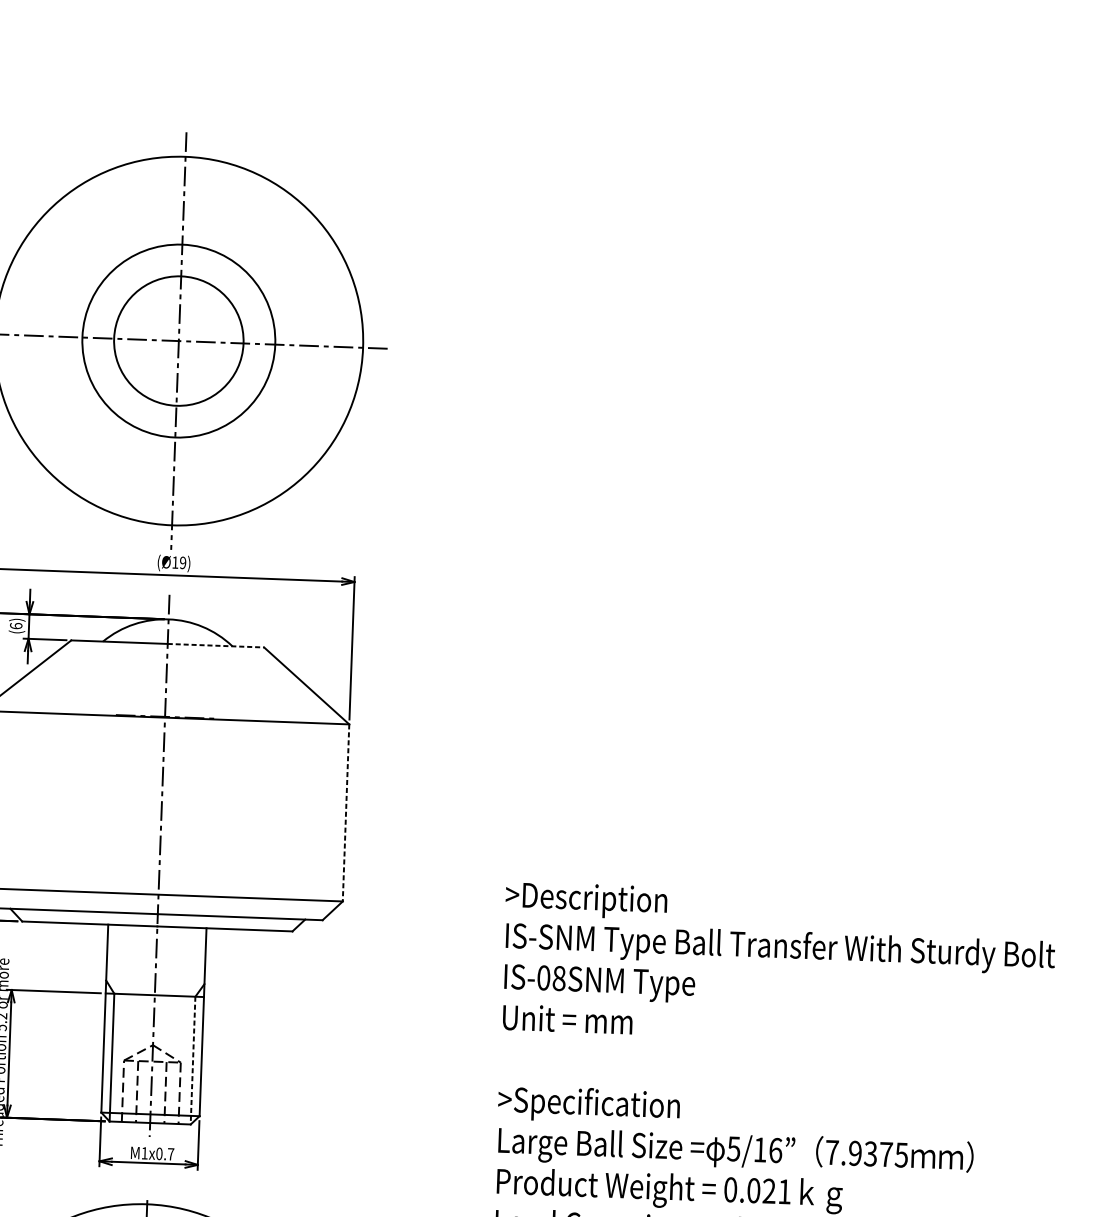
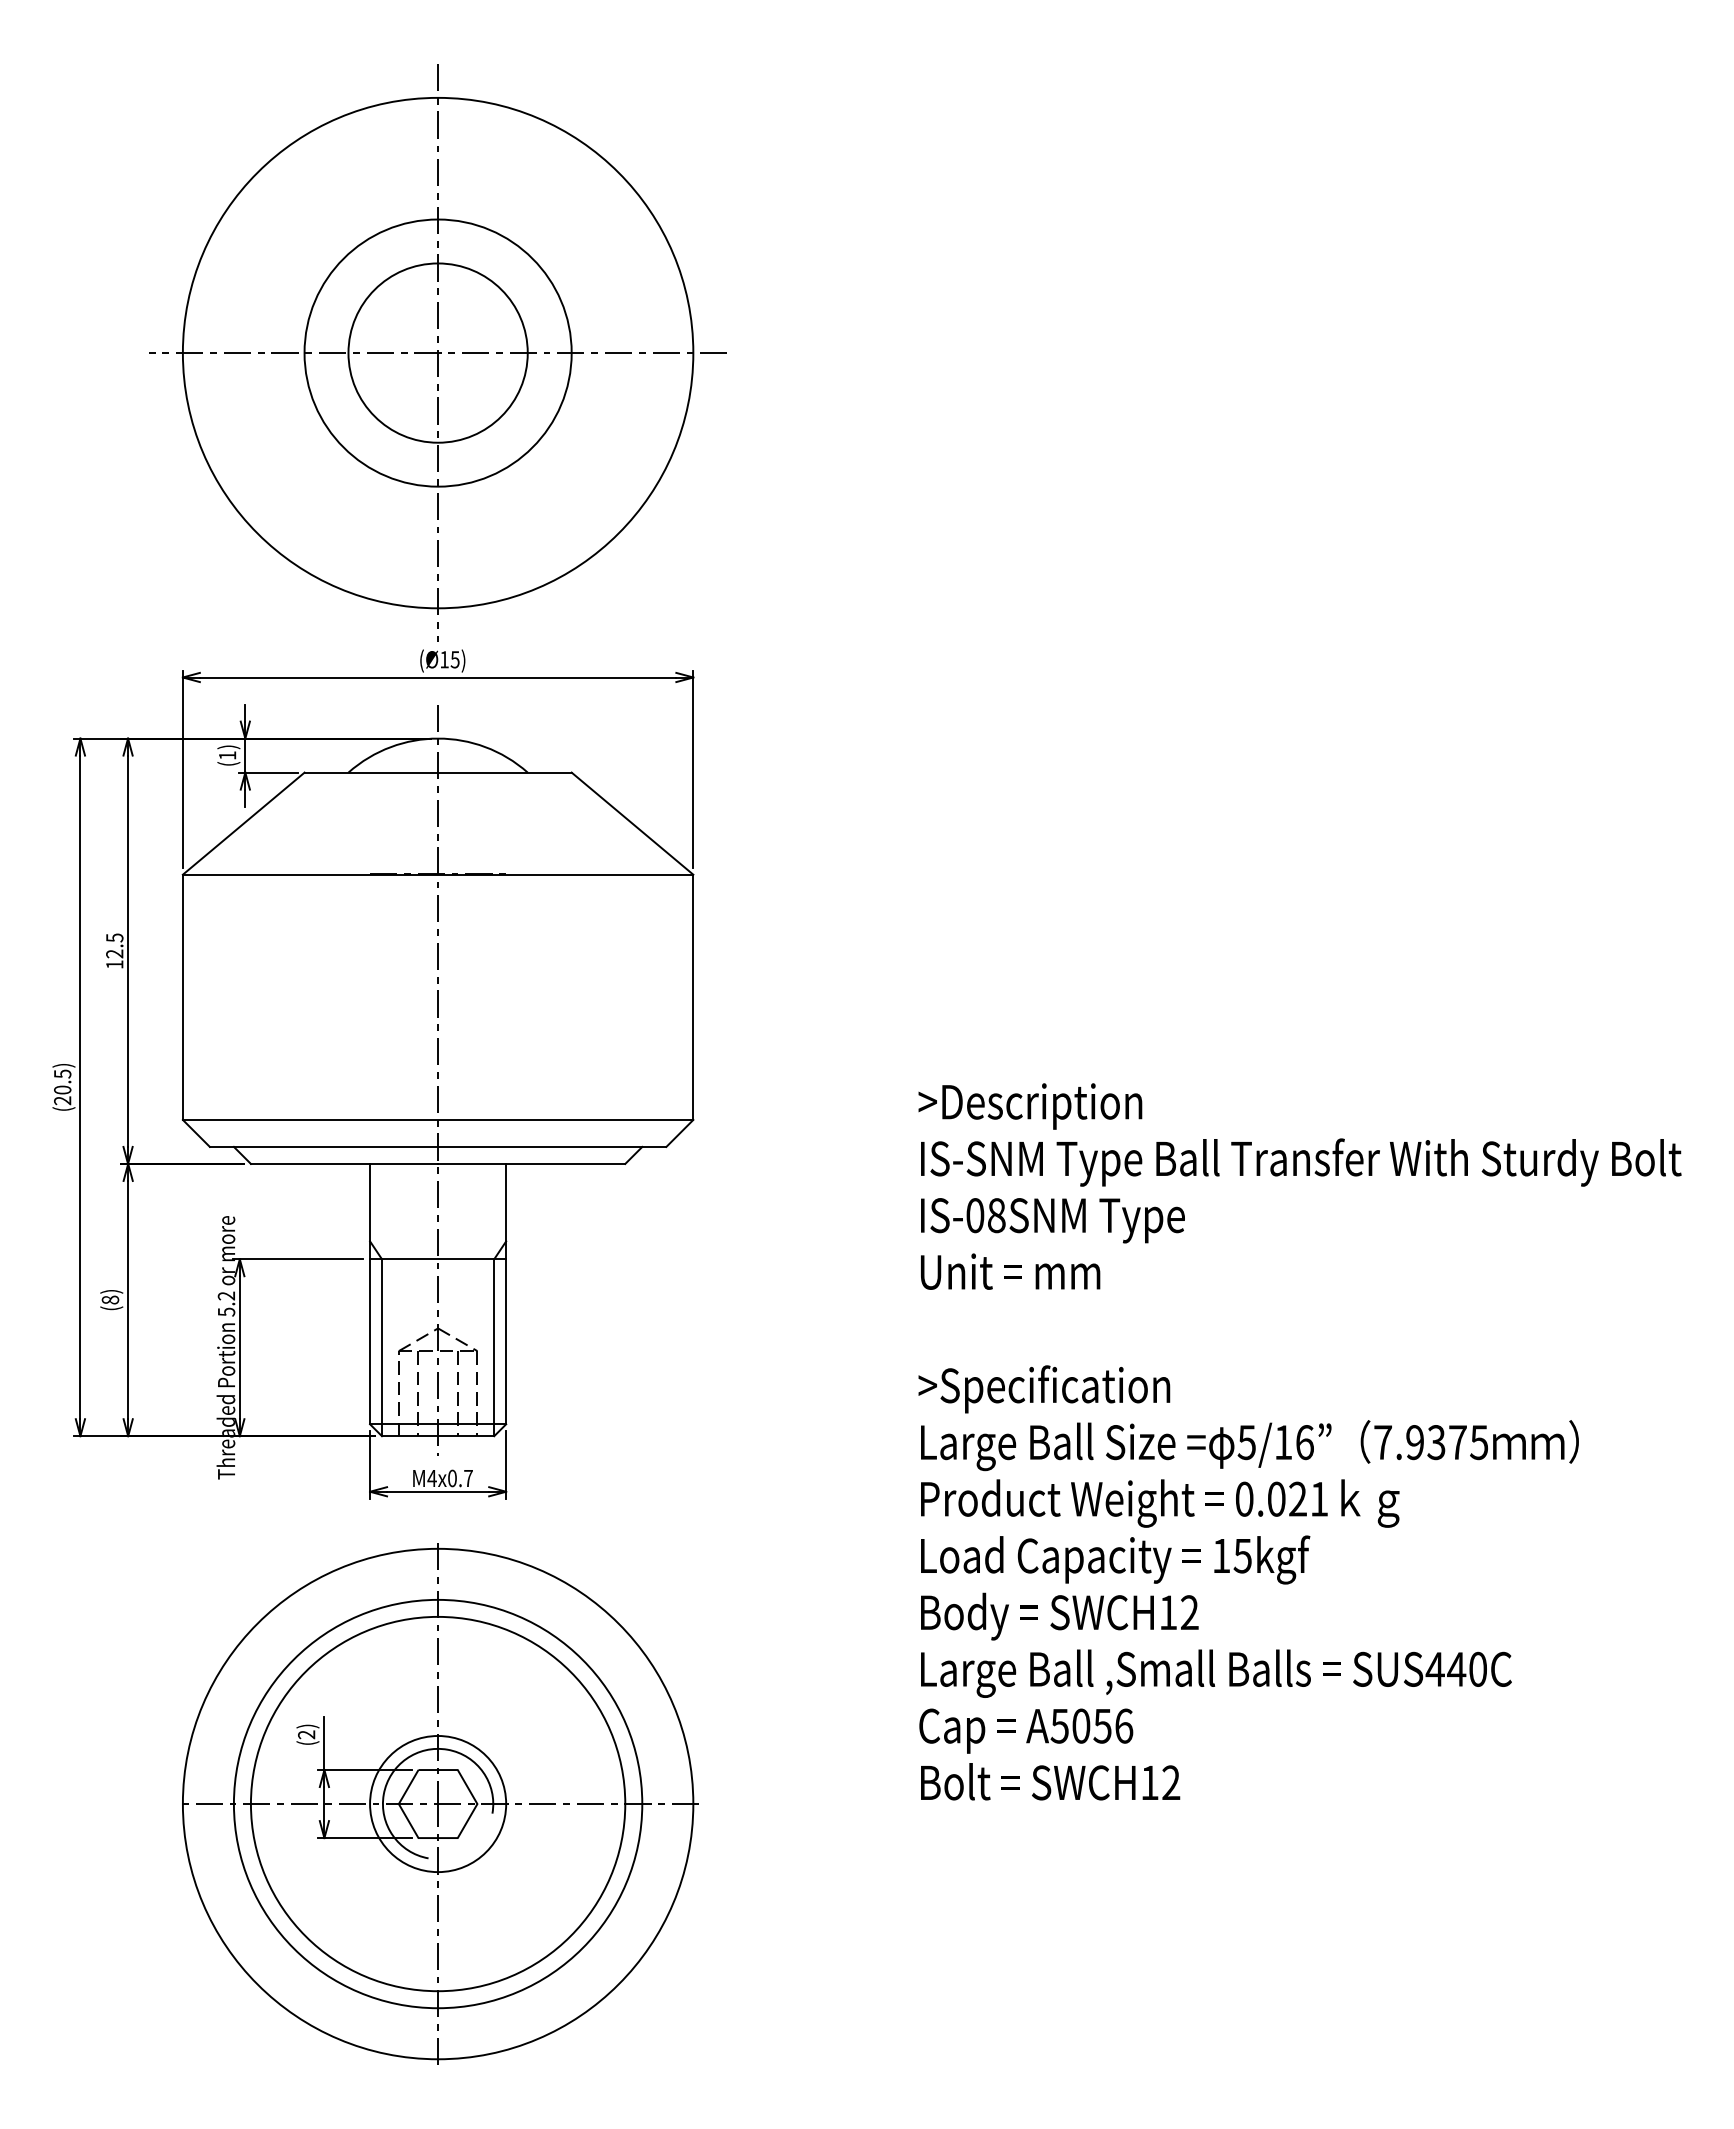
text: (182, 562) -> (454, 659), (Ø19) -> (Ø15)
text: (16, 626) -> (227, 755), (6) -> (1)
line: (215, 645) -> (504, 772), dashed -> solid
line: (346, 813) -> (693, 997), dashed -> solid
line: (193, 1061) -> (494, 1348), dashed -> solid
text: (144, 1153) -> (431, 1478), M1x0.7 -> M4x0.7

